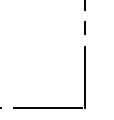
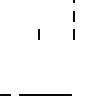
line: (38, 27) -> (38, 34), added
line: (85, 76) -> (74, 71), removed

